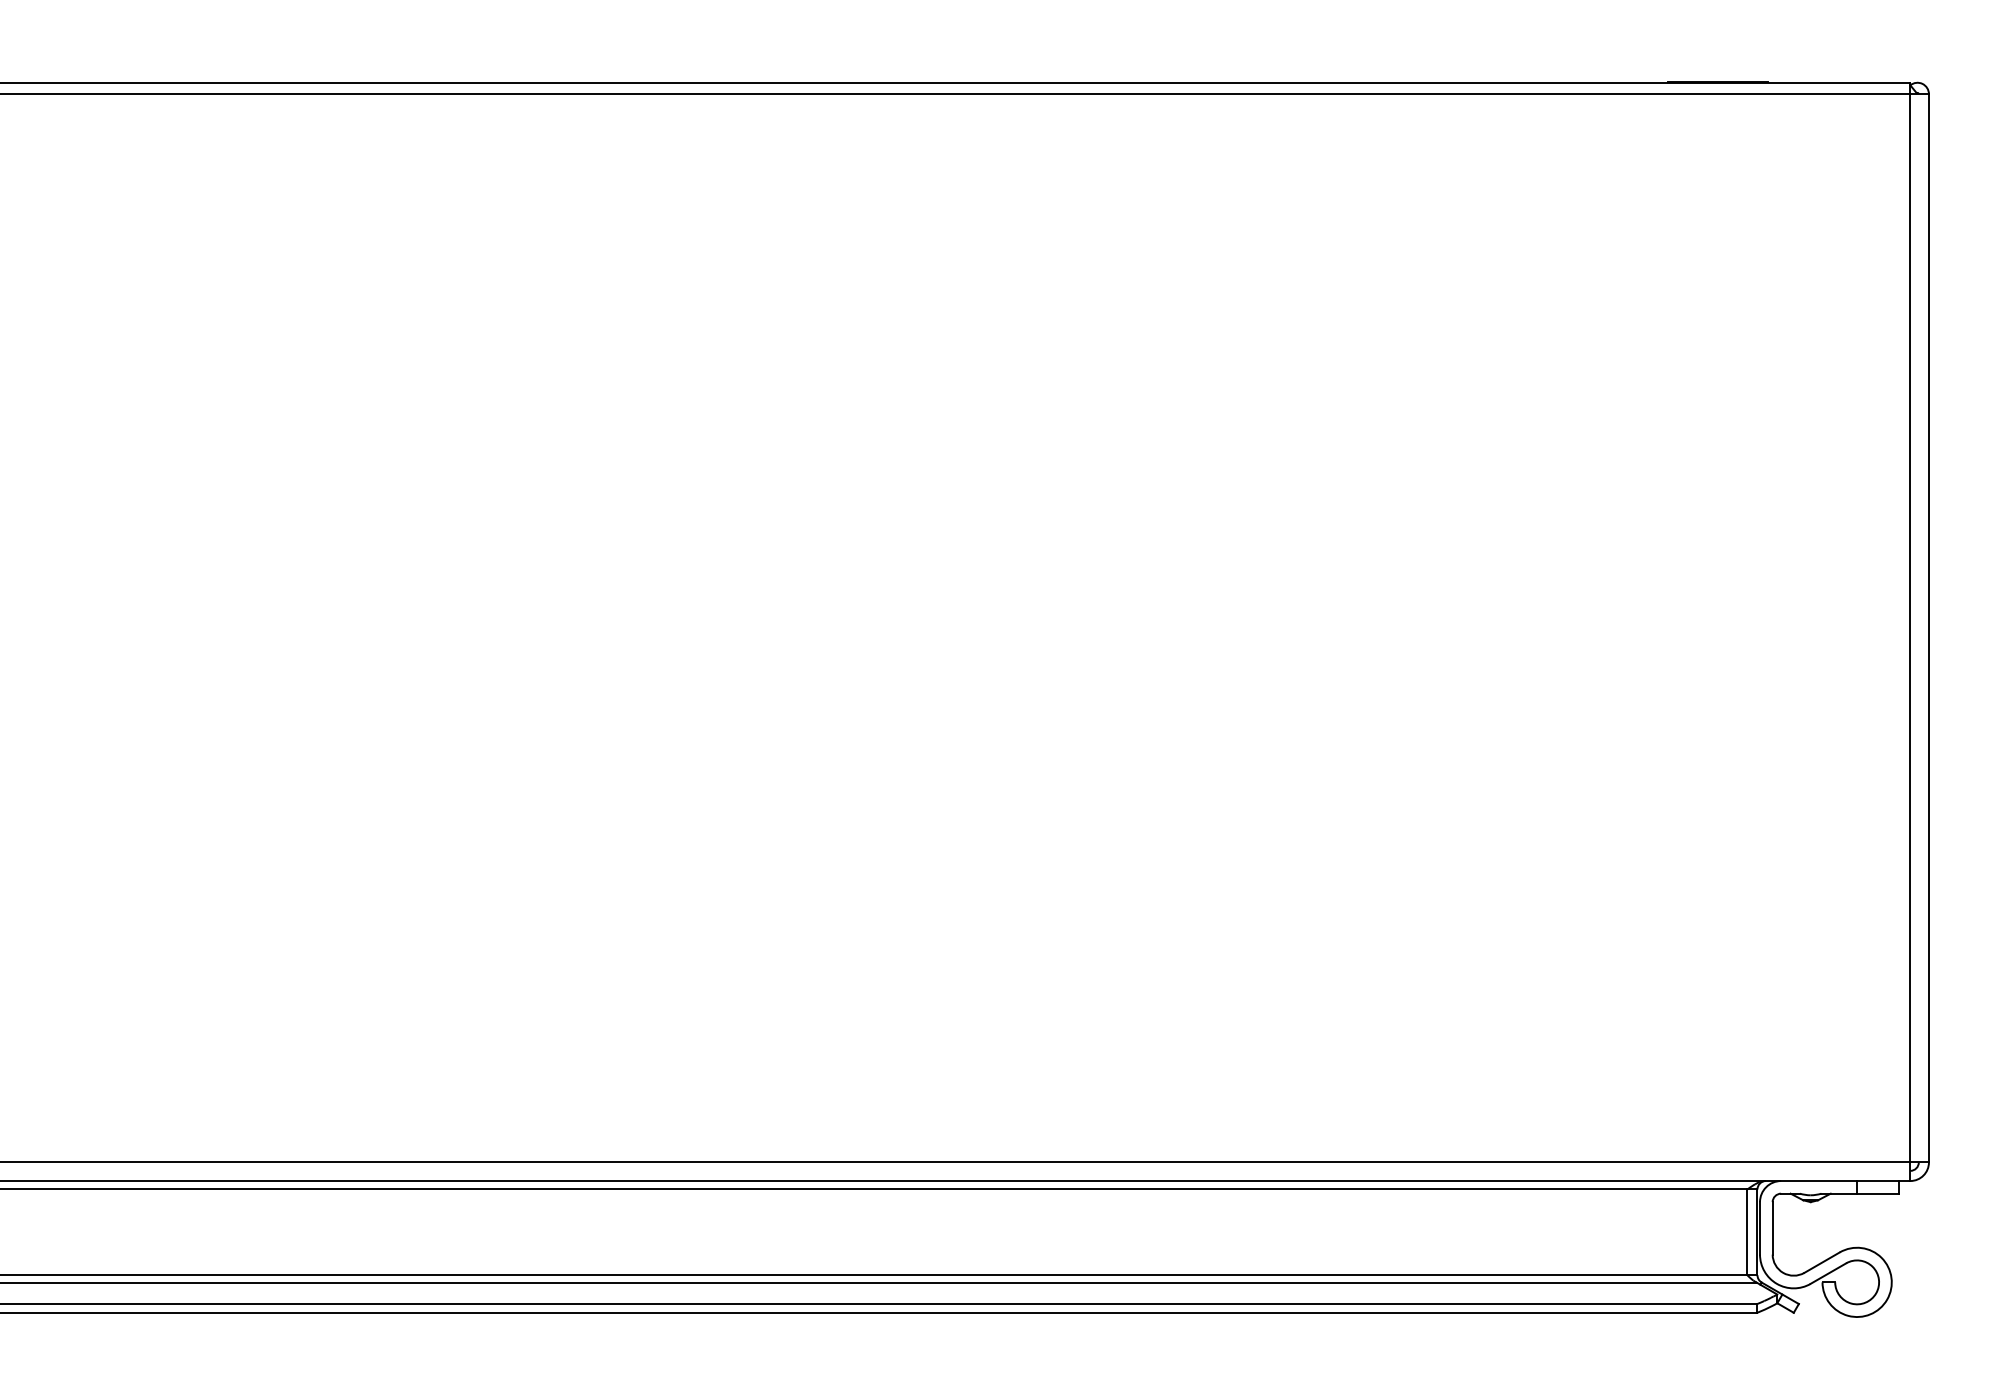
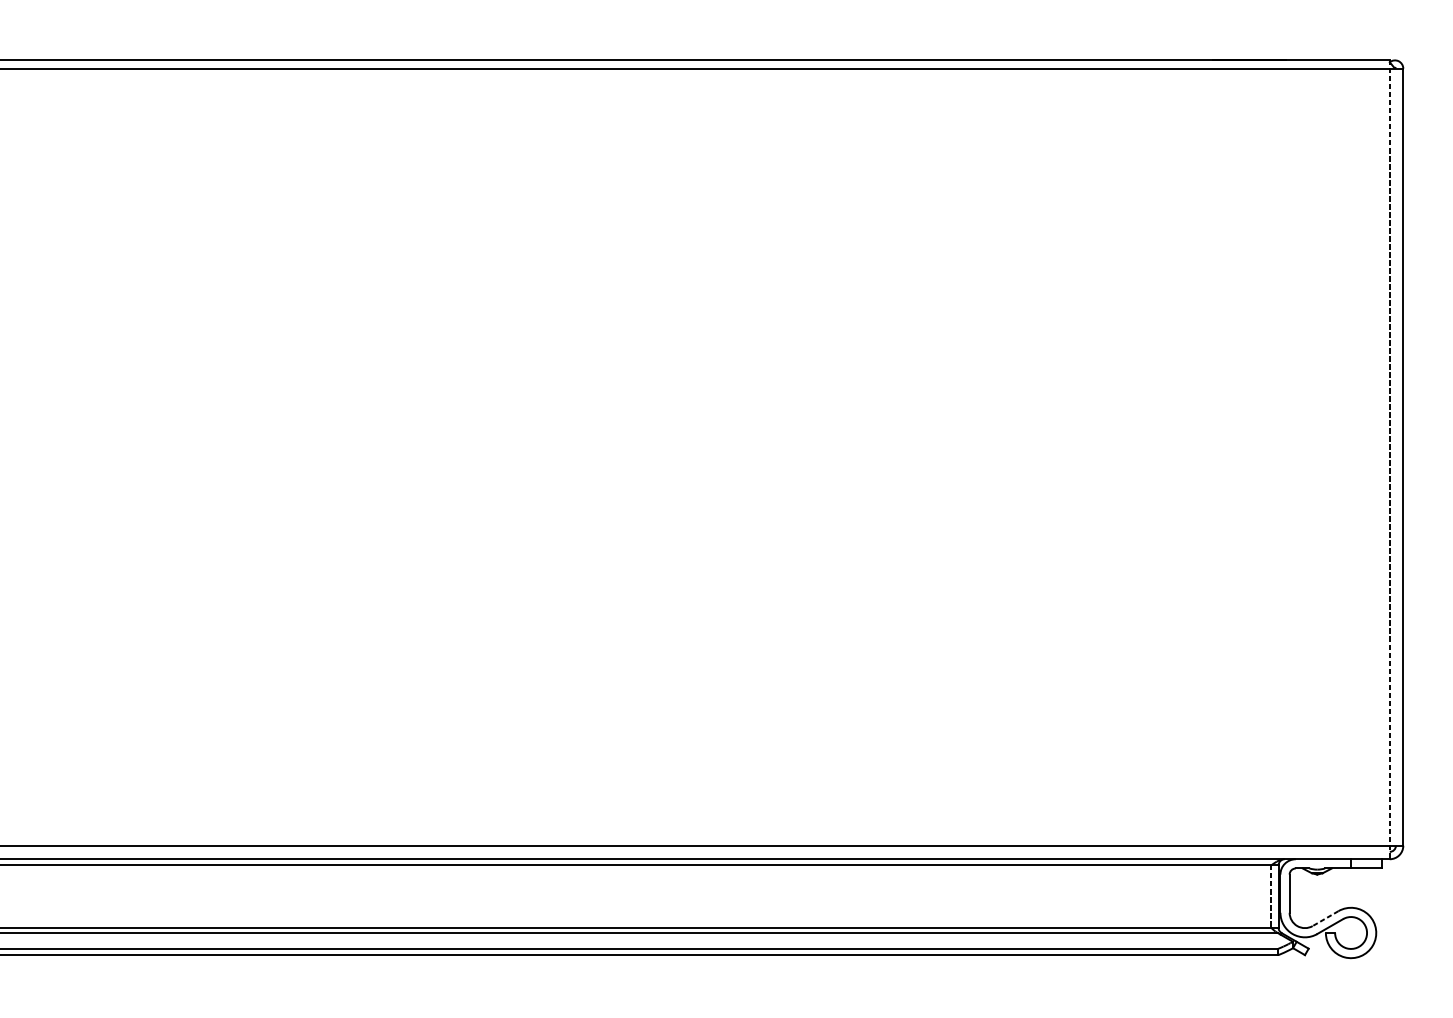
line: (1910, 632) -> (1389, 460), solid -> dashed
line: (1747, 1232) -> (1271, 896), solid -> dashed
line: (1821, 1262) -> (1325, 918), solid -> dashed

